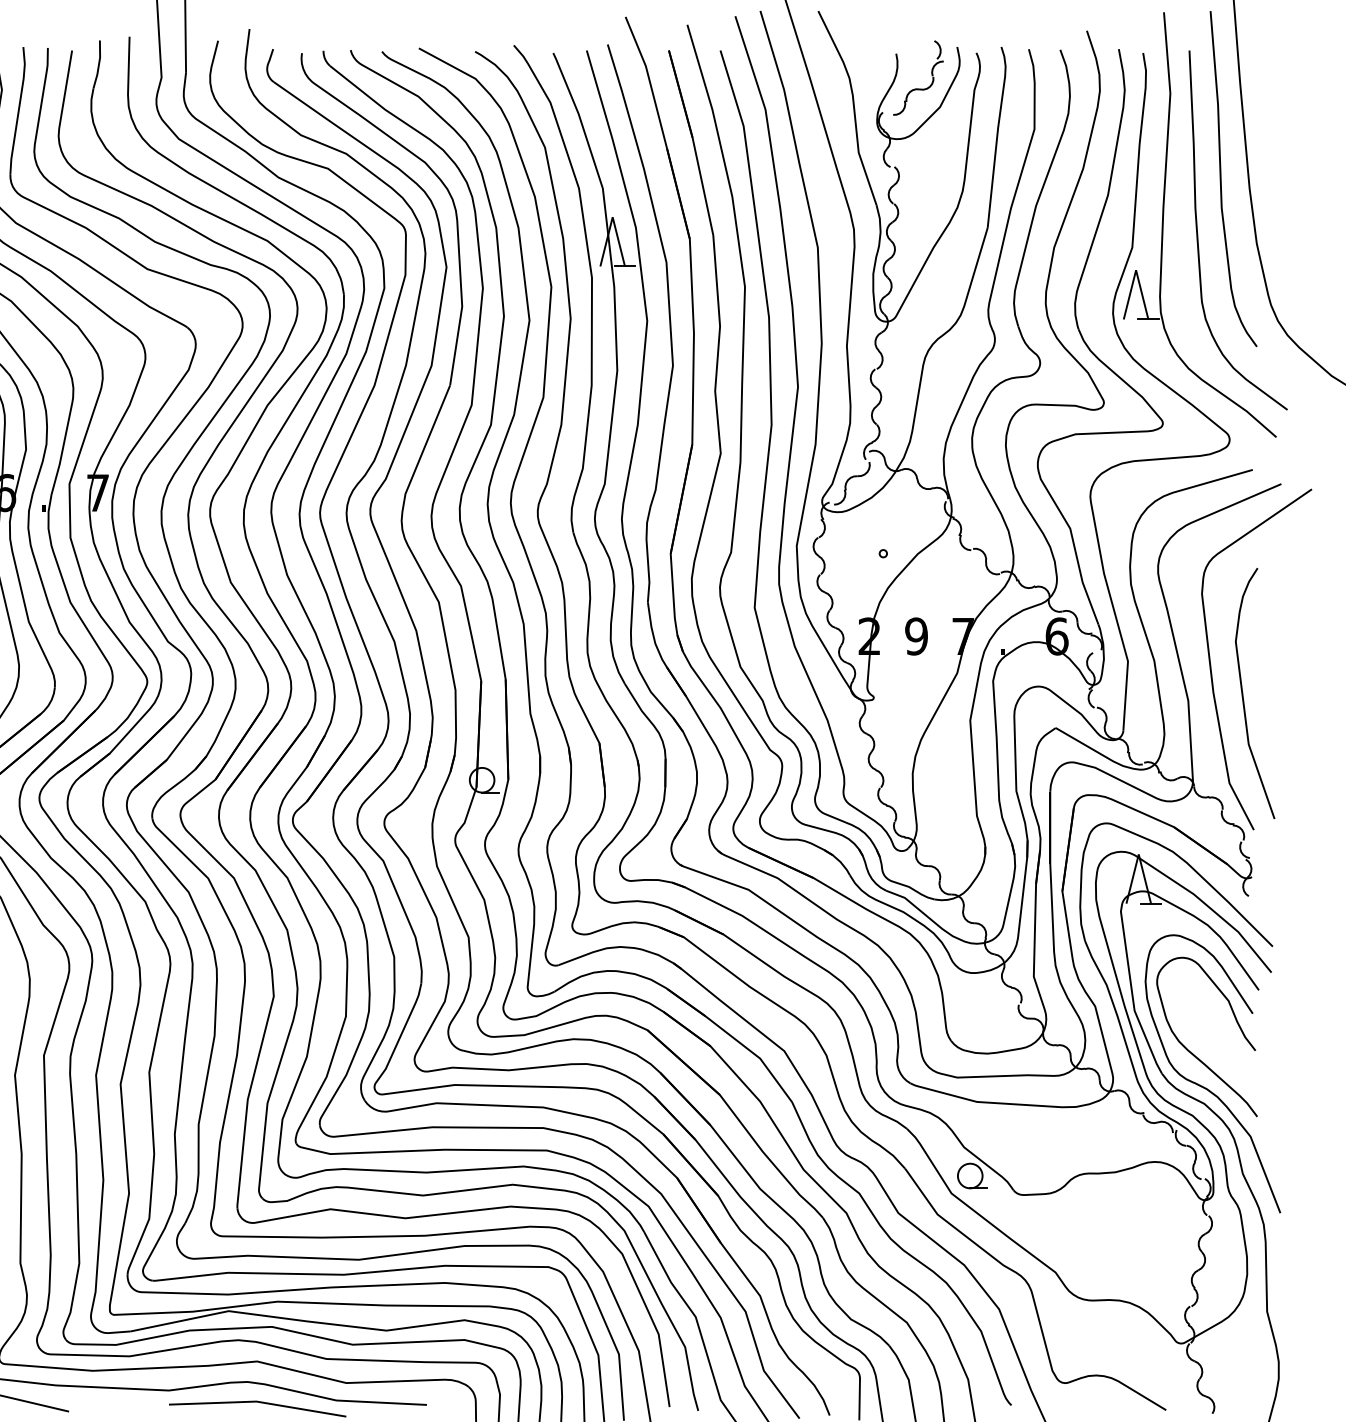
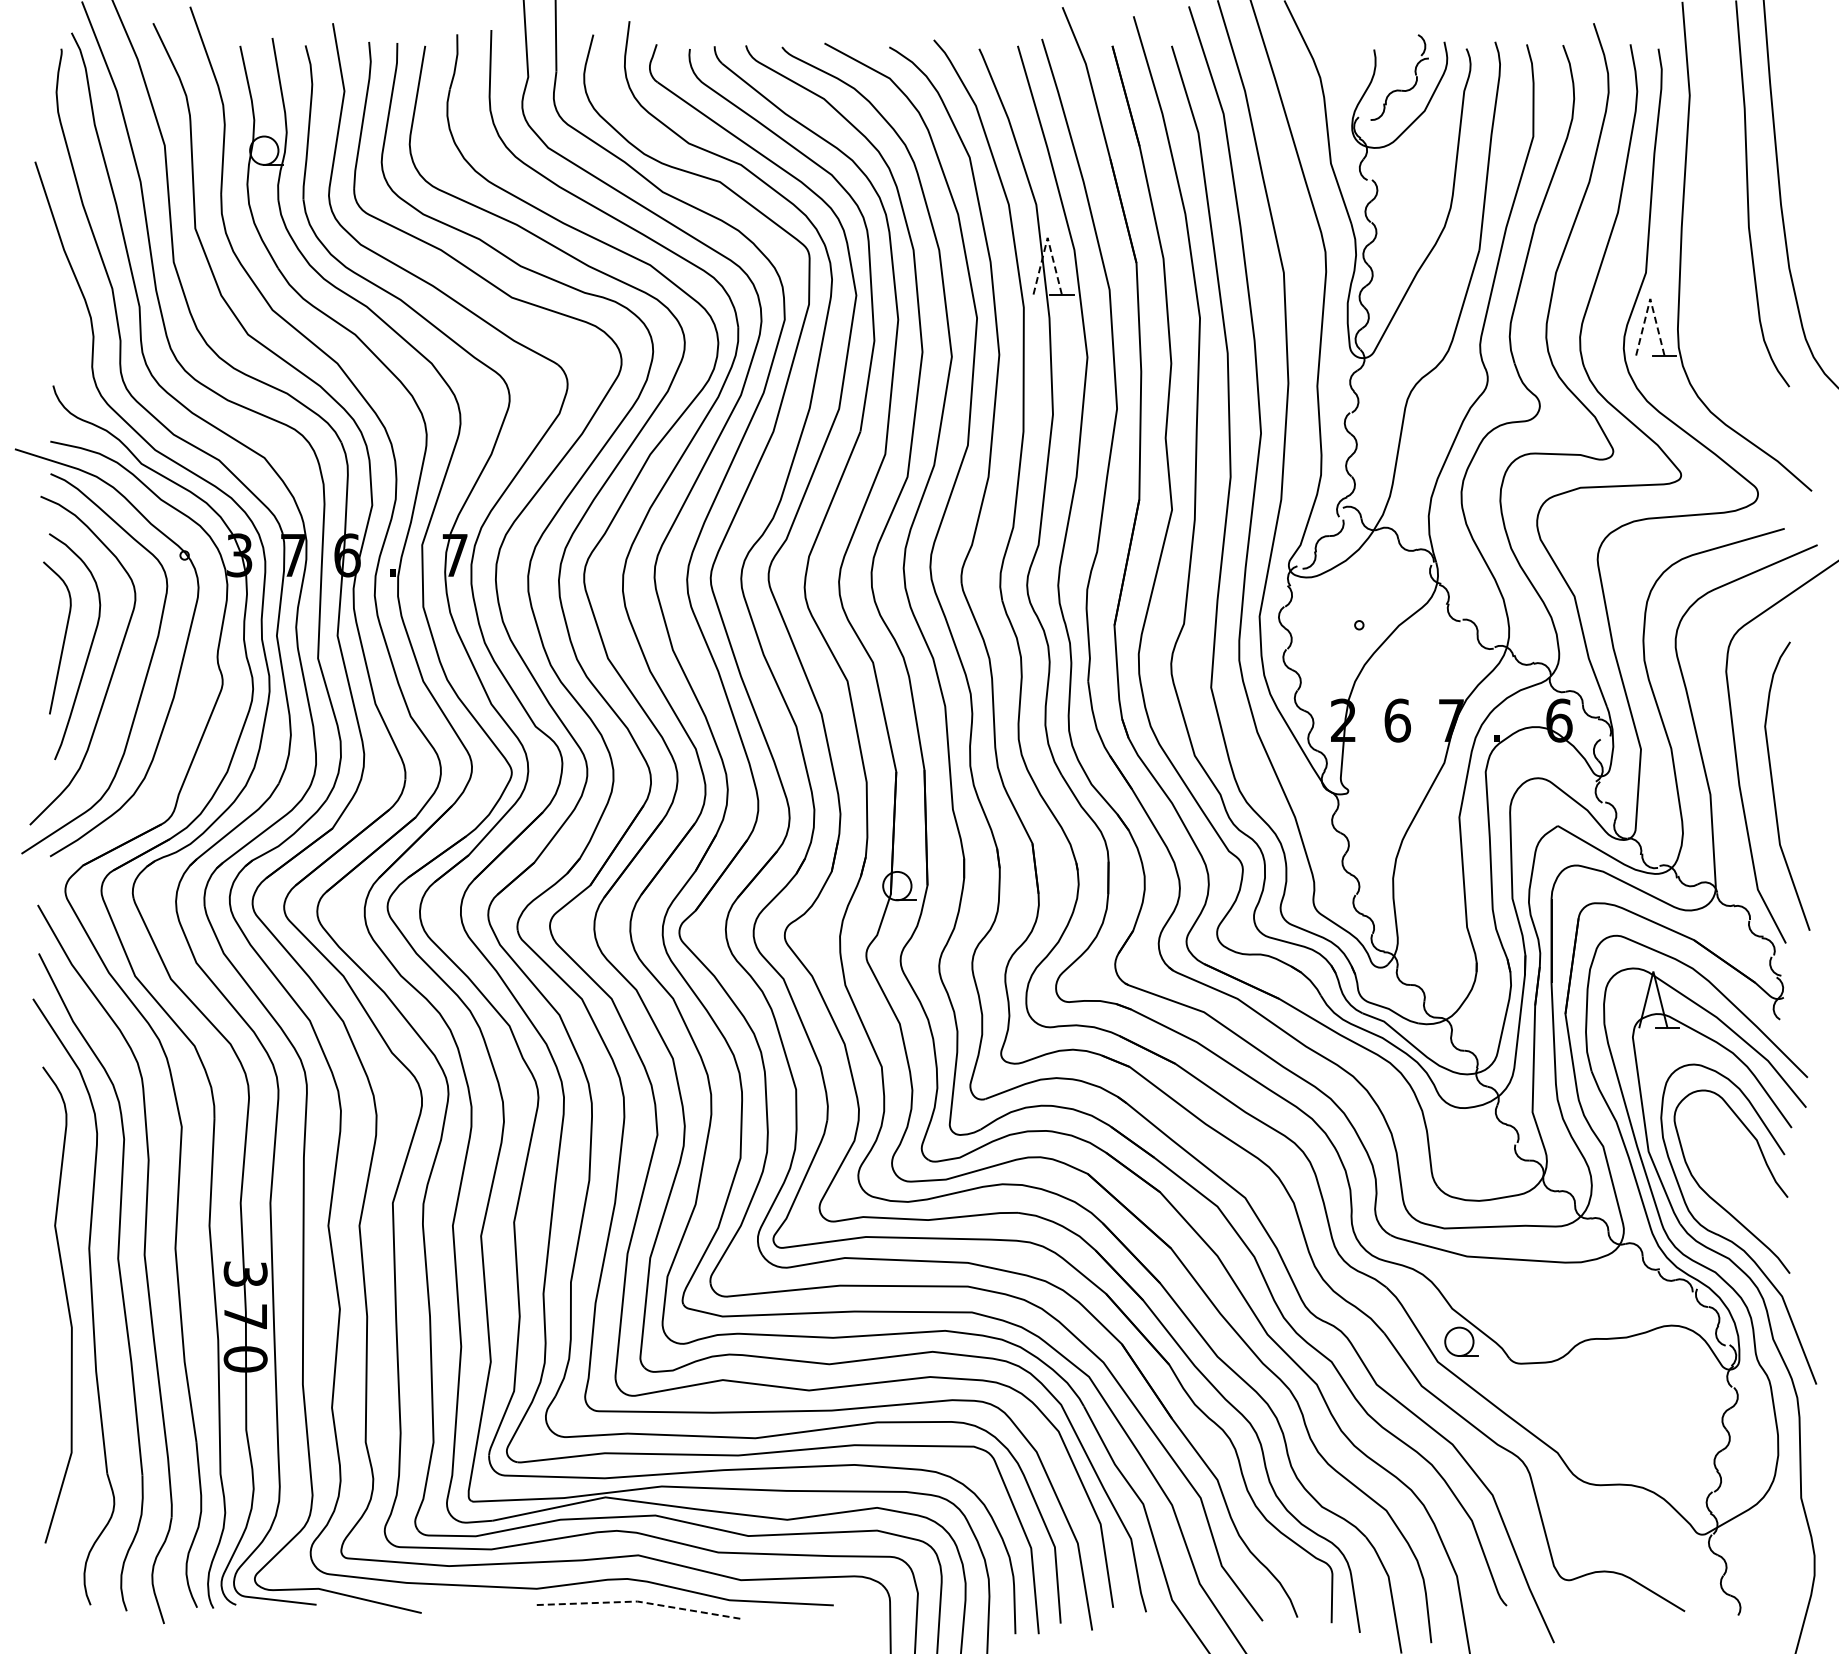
line: (612, 216) -> (1047, 237), solid -> dashed
part: (1197, 230) -> (1721, 253), removed
line: (1136, 269) -> (1650, 298), solid -> dashed
text: (916, 636) -> (1397, 720), 9 -> 6
line: (258, 1401) -> (639, 1601), solid -> dashed

